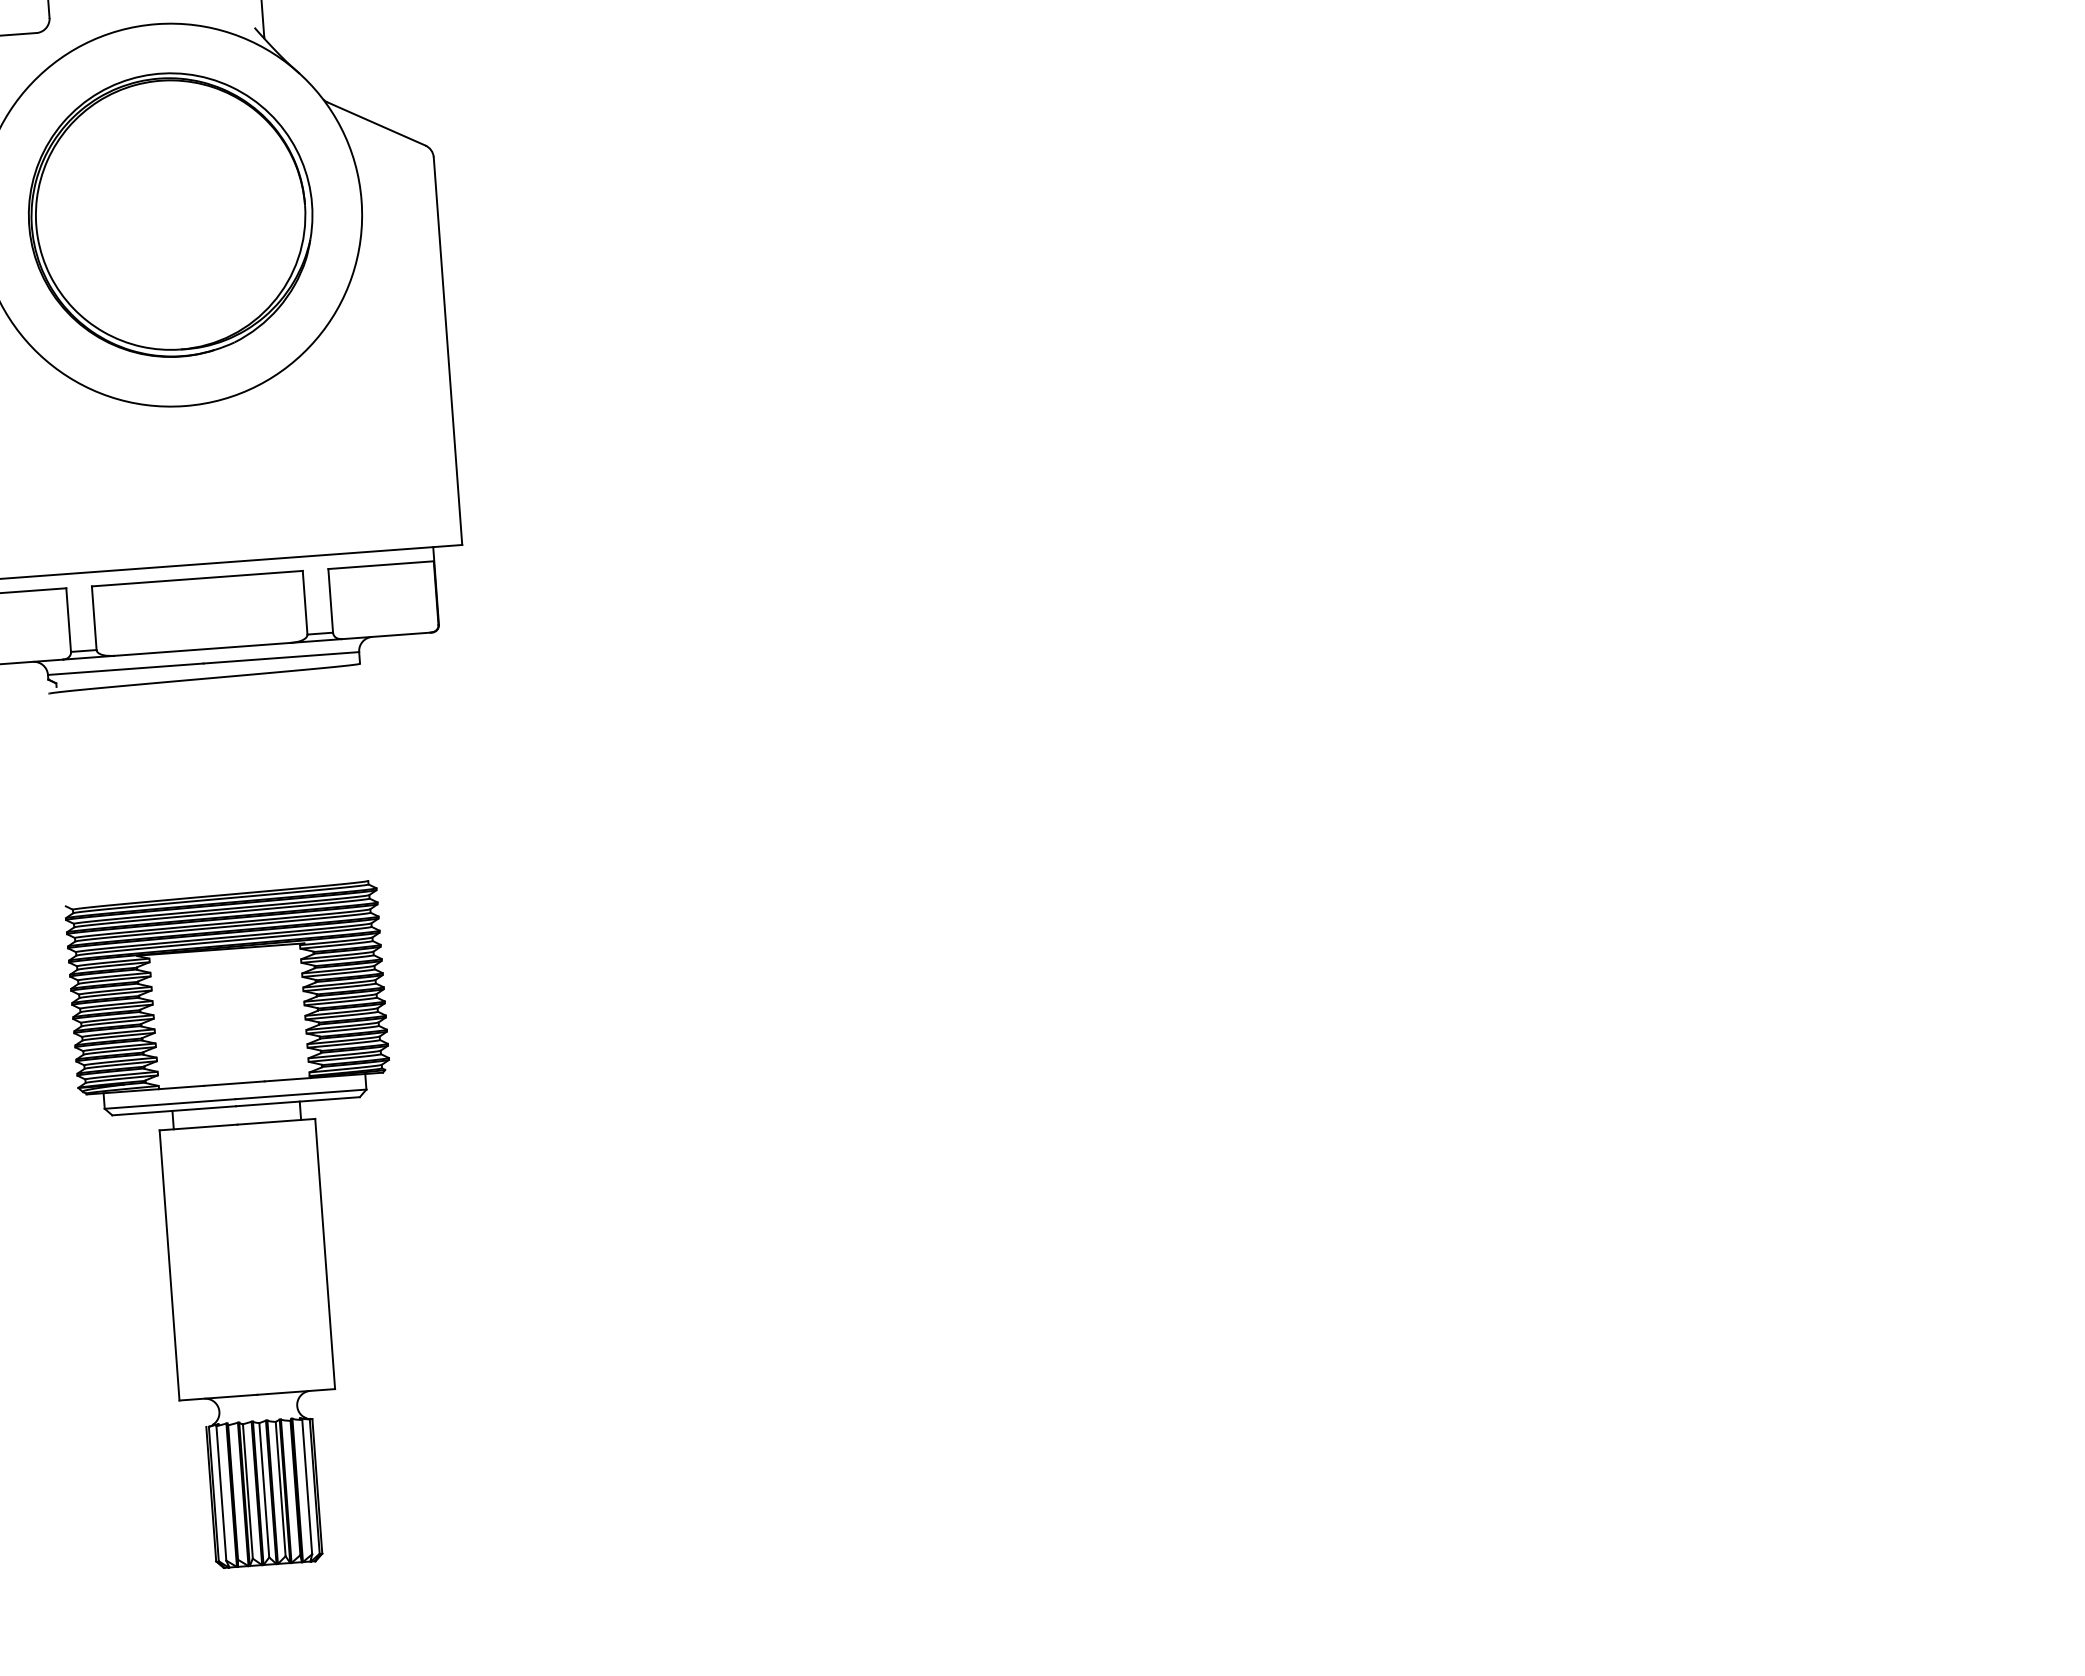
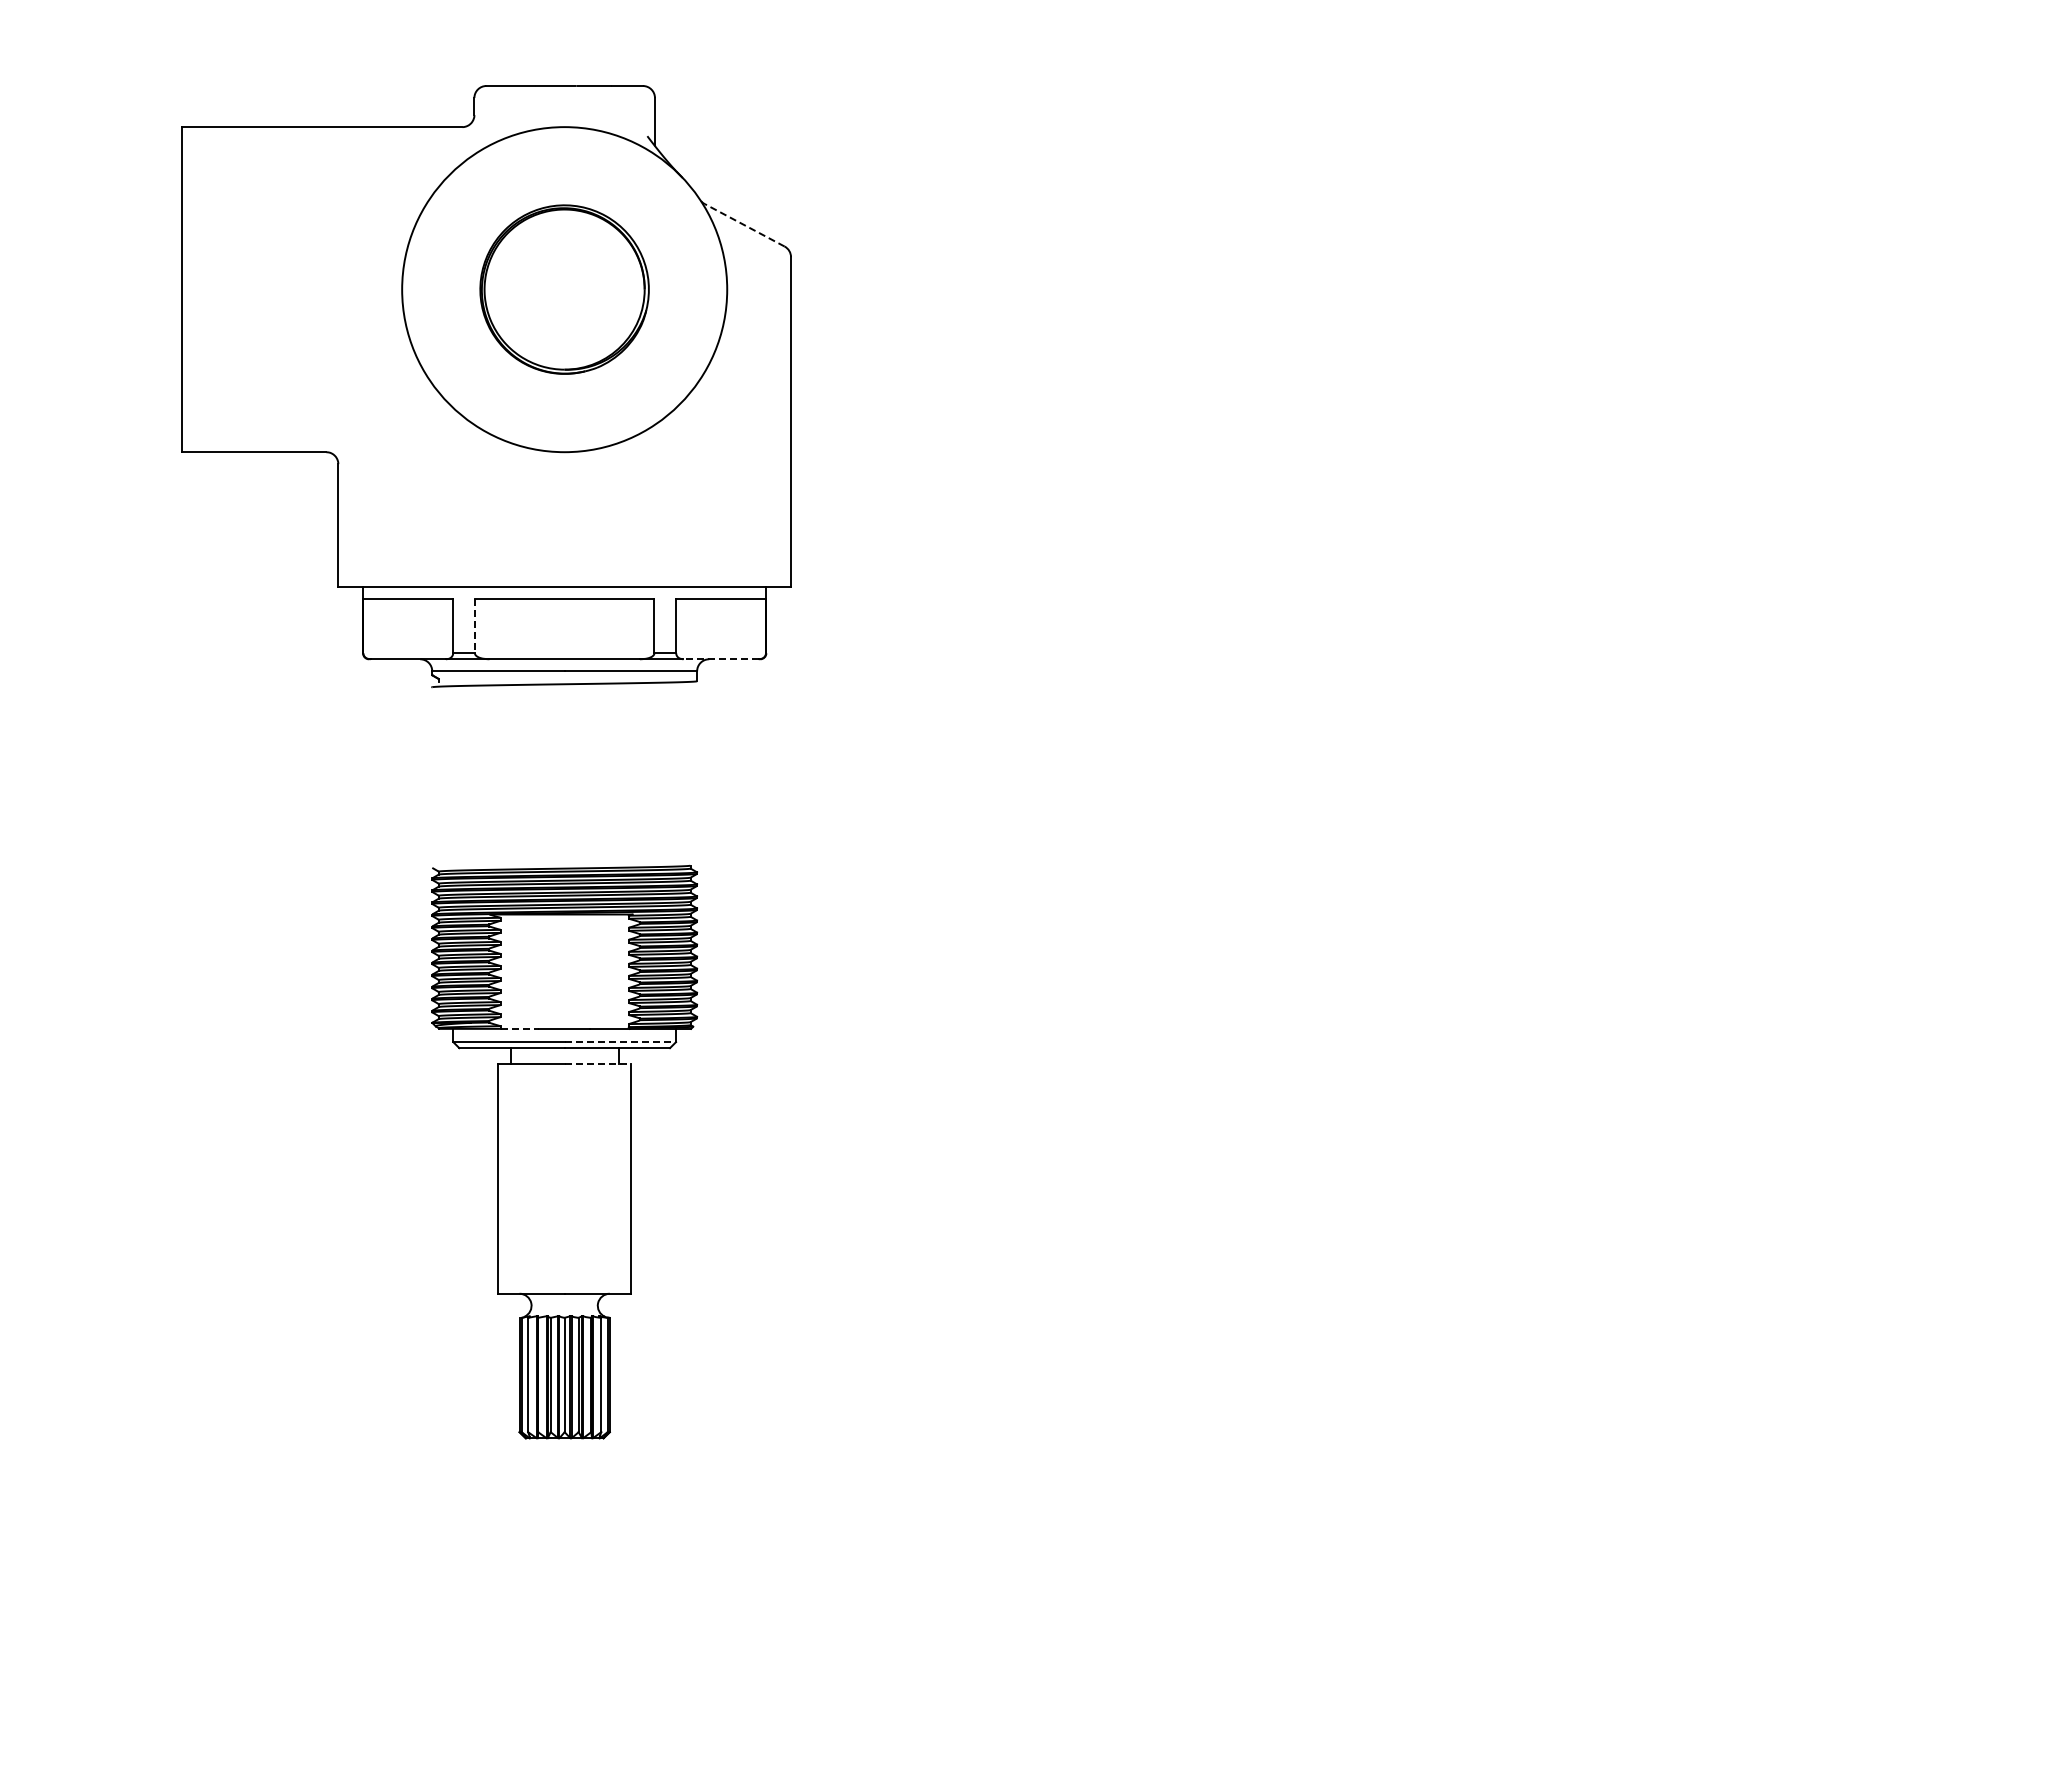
line: (376, 124) -> (744, 225), solid -> dashed
part: (170, 214) -> (564, 289), size x0.7
line: (93, 618) -> (474, 626), solid -> dashed
line: (386, 636) -> (721, 659), solid -> dashed
line: (182, 1086) -> (520, 1028), solid -> dashed
line: (301, 1094) -> (620, 1042), solid -> dashed
line: (277, 1121) -> (598, 1063), solid -> dashed

